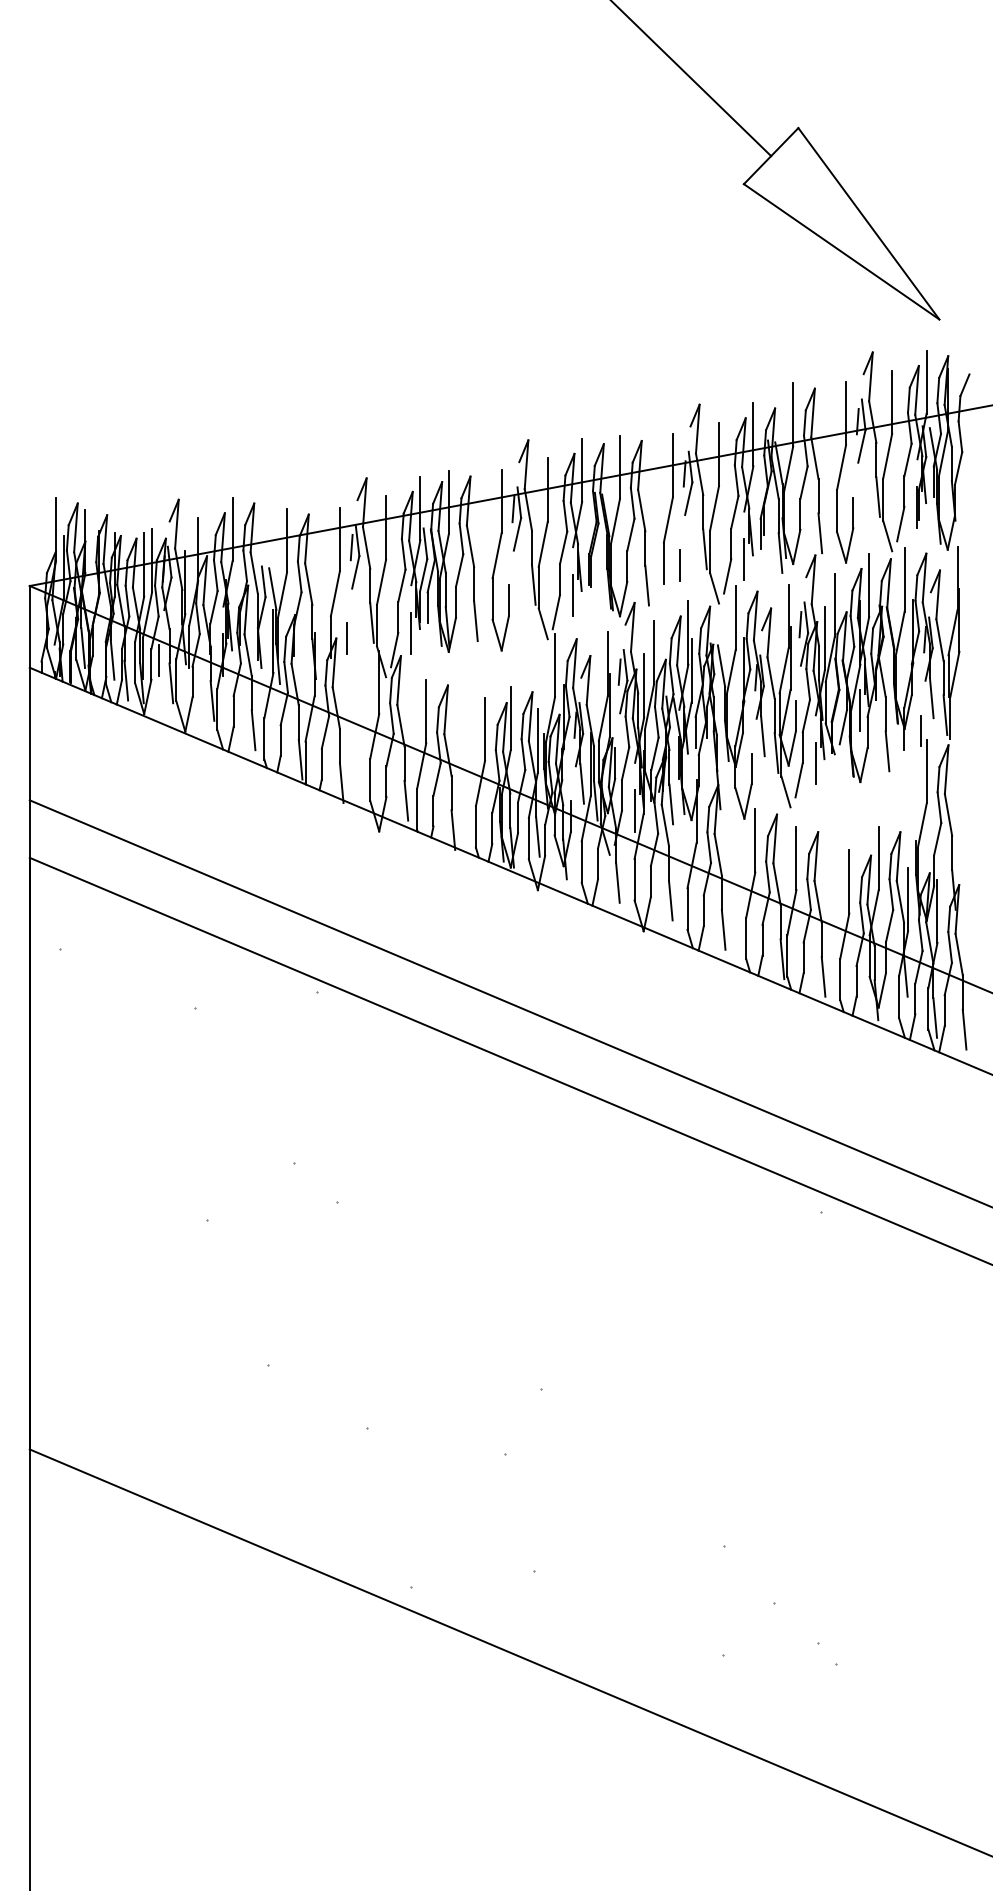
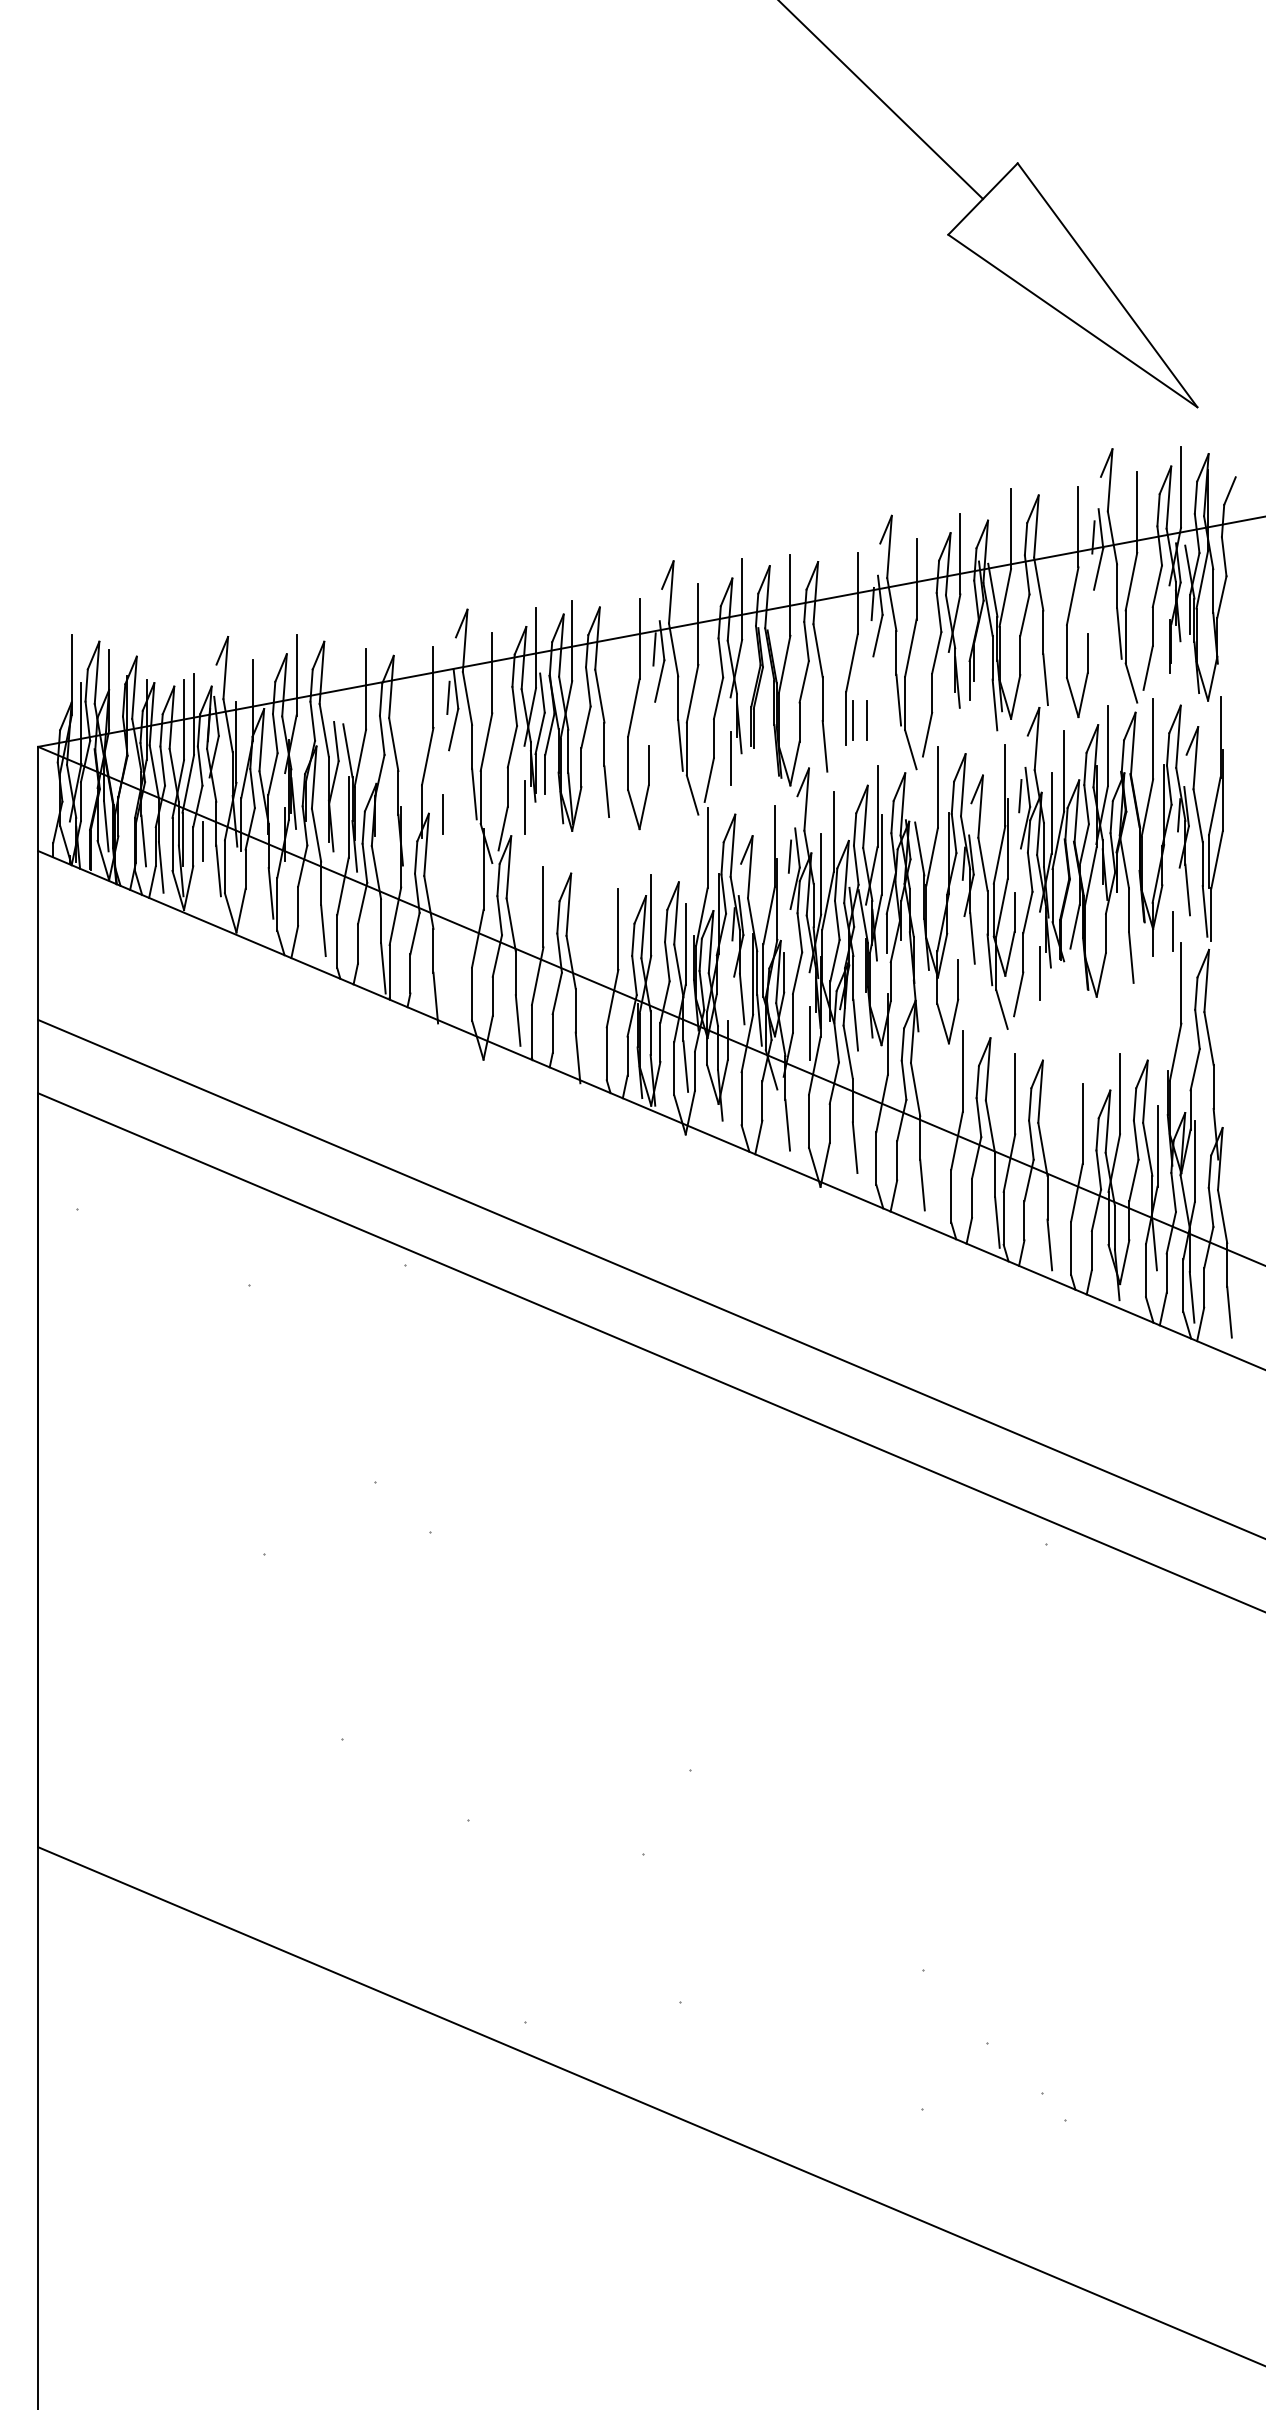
line: (744, 559) -> (948, 712), removed
line: (668, 565) -> (852, 720), added
line: (860, 709) -> (1096, 904), removed

